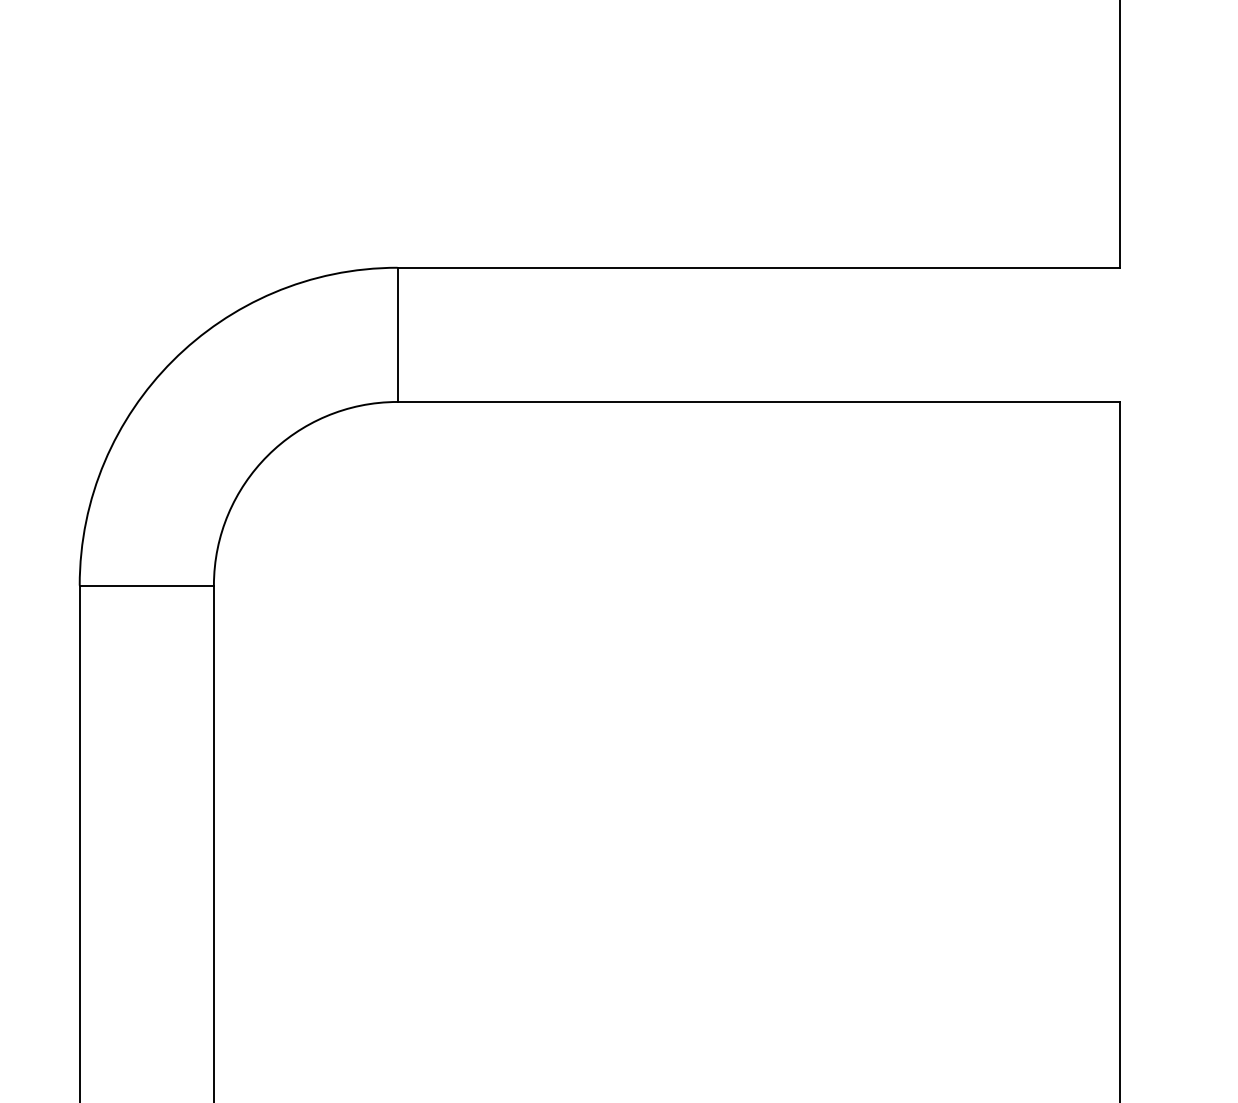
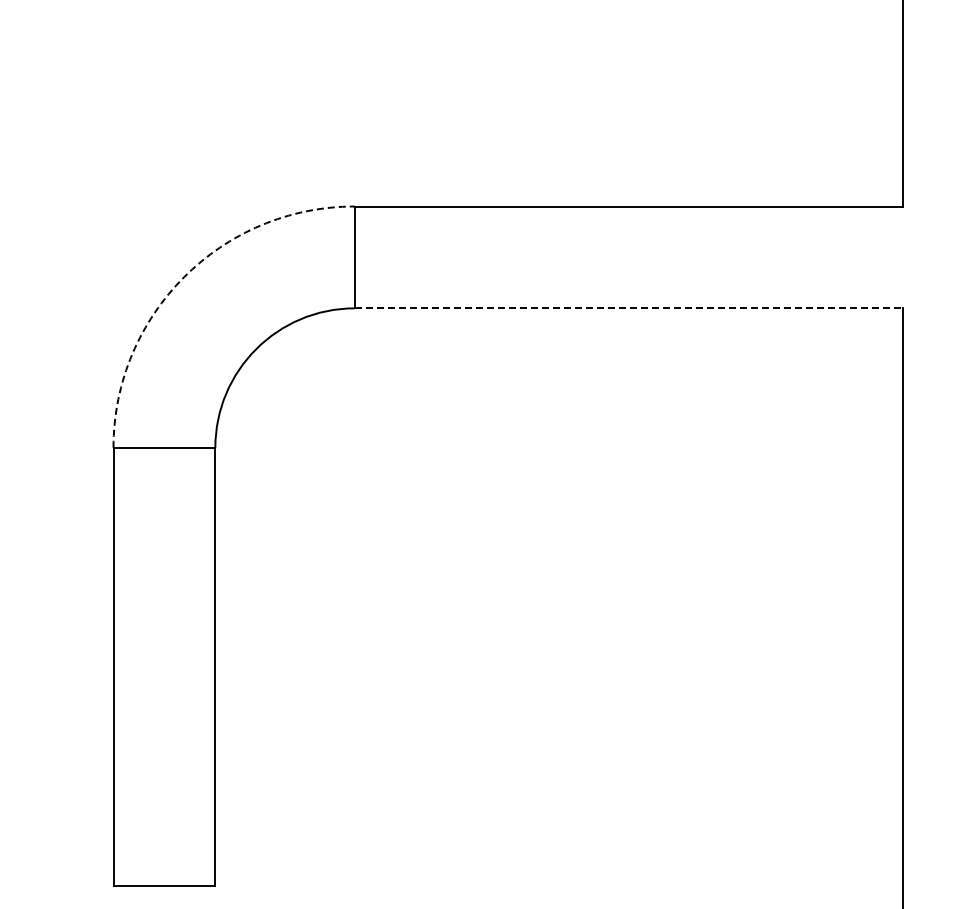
arc: (173, 361) -> (184, 277), solid -> dashed
line: (759, 402) -> (629, 308), solid -> dashed

